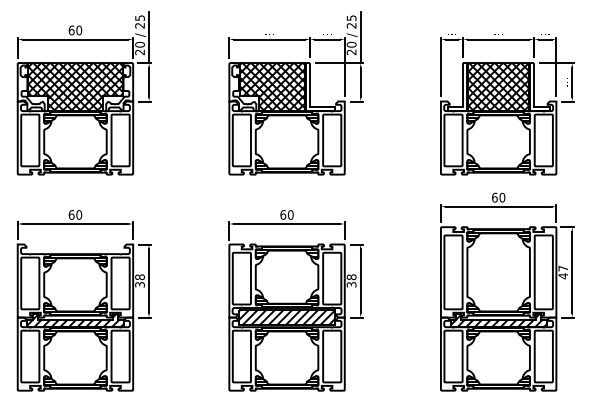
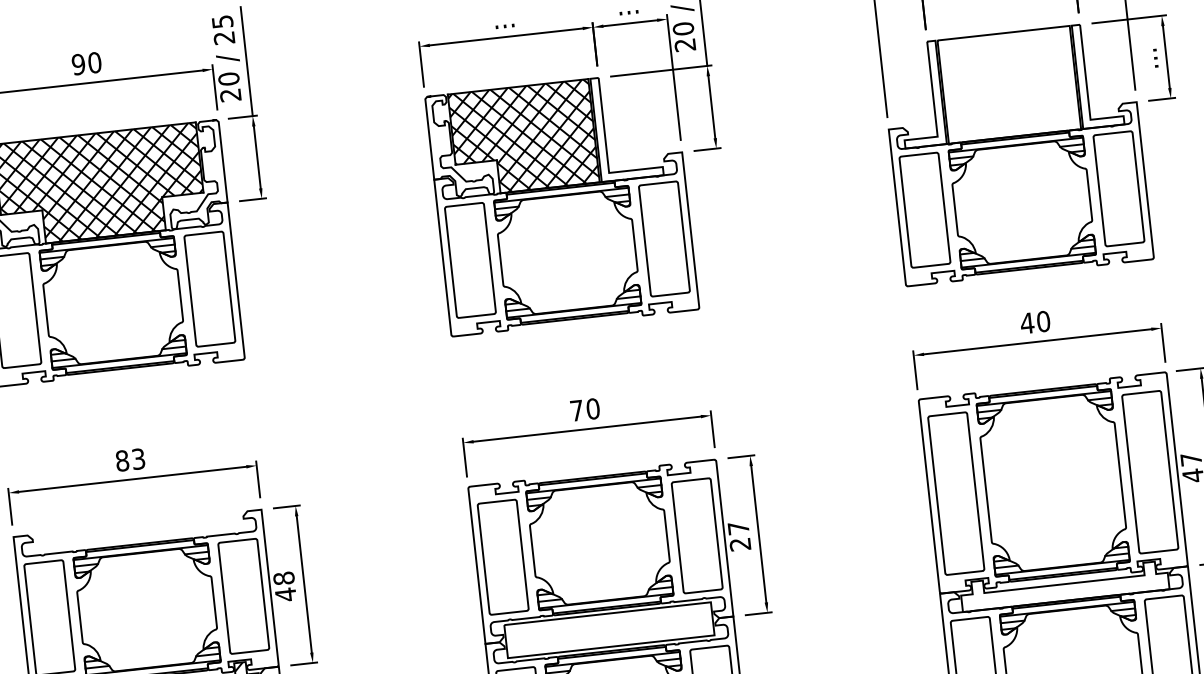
text: (71, 30) -> (78, 64), 60 -> 90
hatch: (498, 87) -> (1009, 85), removed
text: (494, 197) -> (1026, 323), 60 -> 40
text: (75, 214) -> (130, 458), 60 -> 83
text: (283, 214) -> (577, 409), 60 -> 70
text: (351, 280) -> (739, 535), 38 -> 27
text: (139, 284) -> (284, 594), 38 -> 48
hatch: (286, 317) -> (608, 630), removed
hatch: (498, 320) -> (1064, 586), removed

